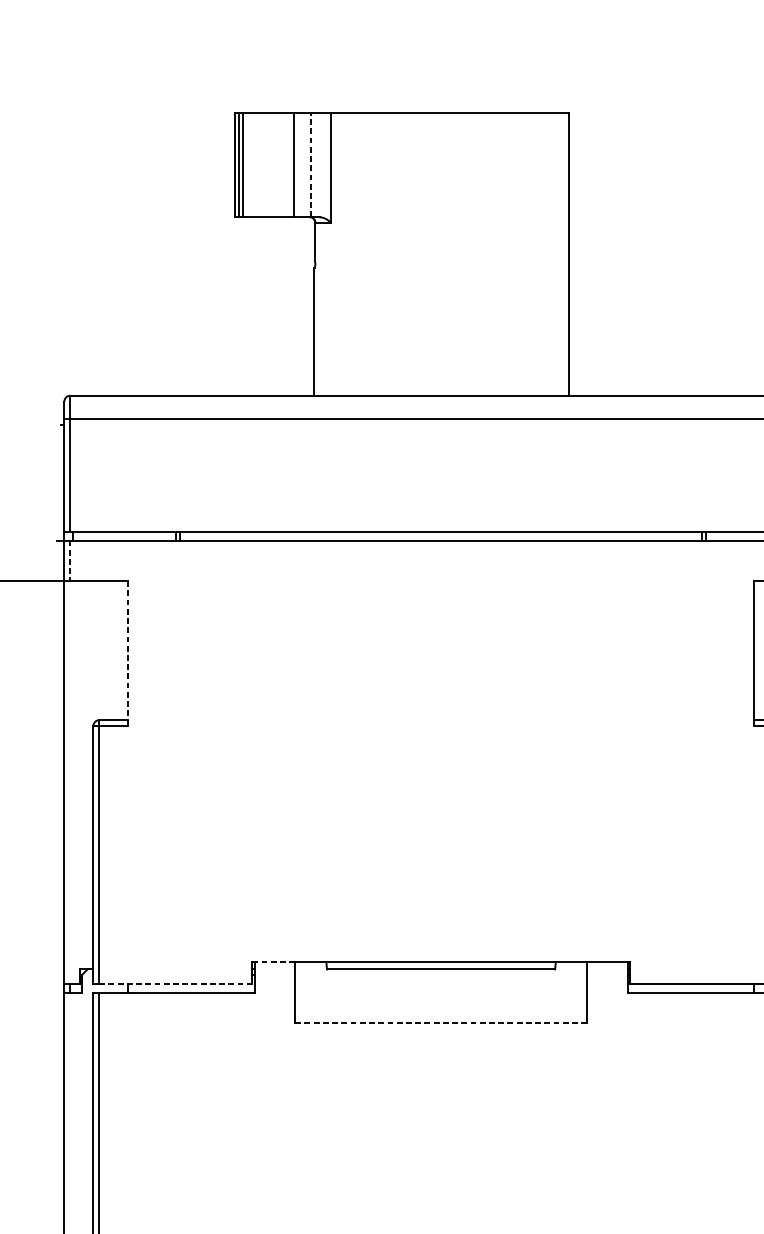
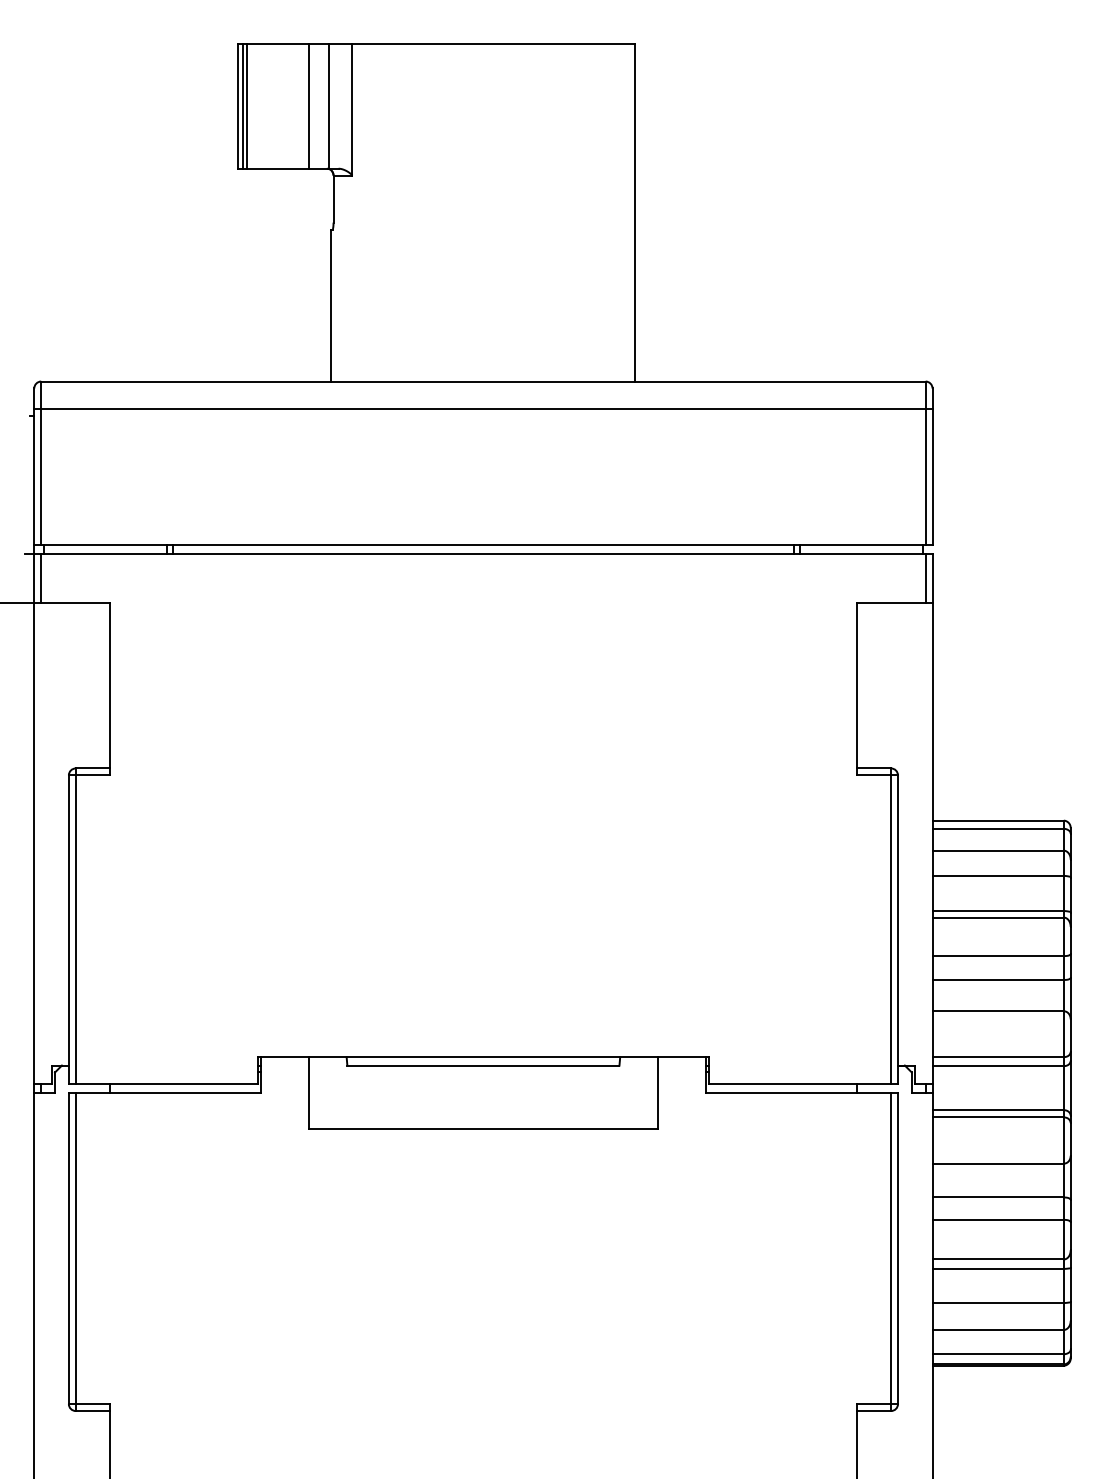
line: (311, 165) -> (328, 106), dashed -> solid
line: (70, 560) -> (41, 578), dashed -> solid
line: (128, 653) -> (110, 689), dashed -> solid
line: (274, 962) -> (284, 1057), dashed -> solid
line: (176, 984) -> (167, 1083), dashed -> solid
line: (440, 1022) -> (482, 1129), dashed -> solid

